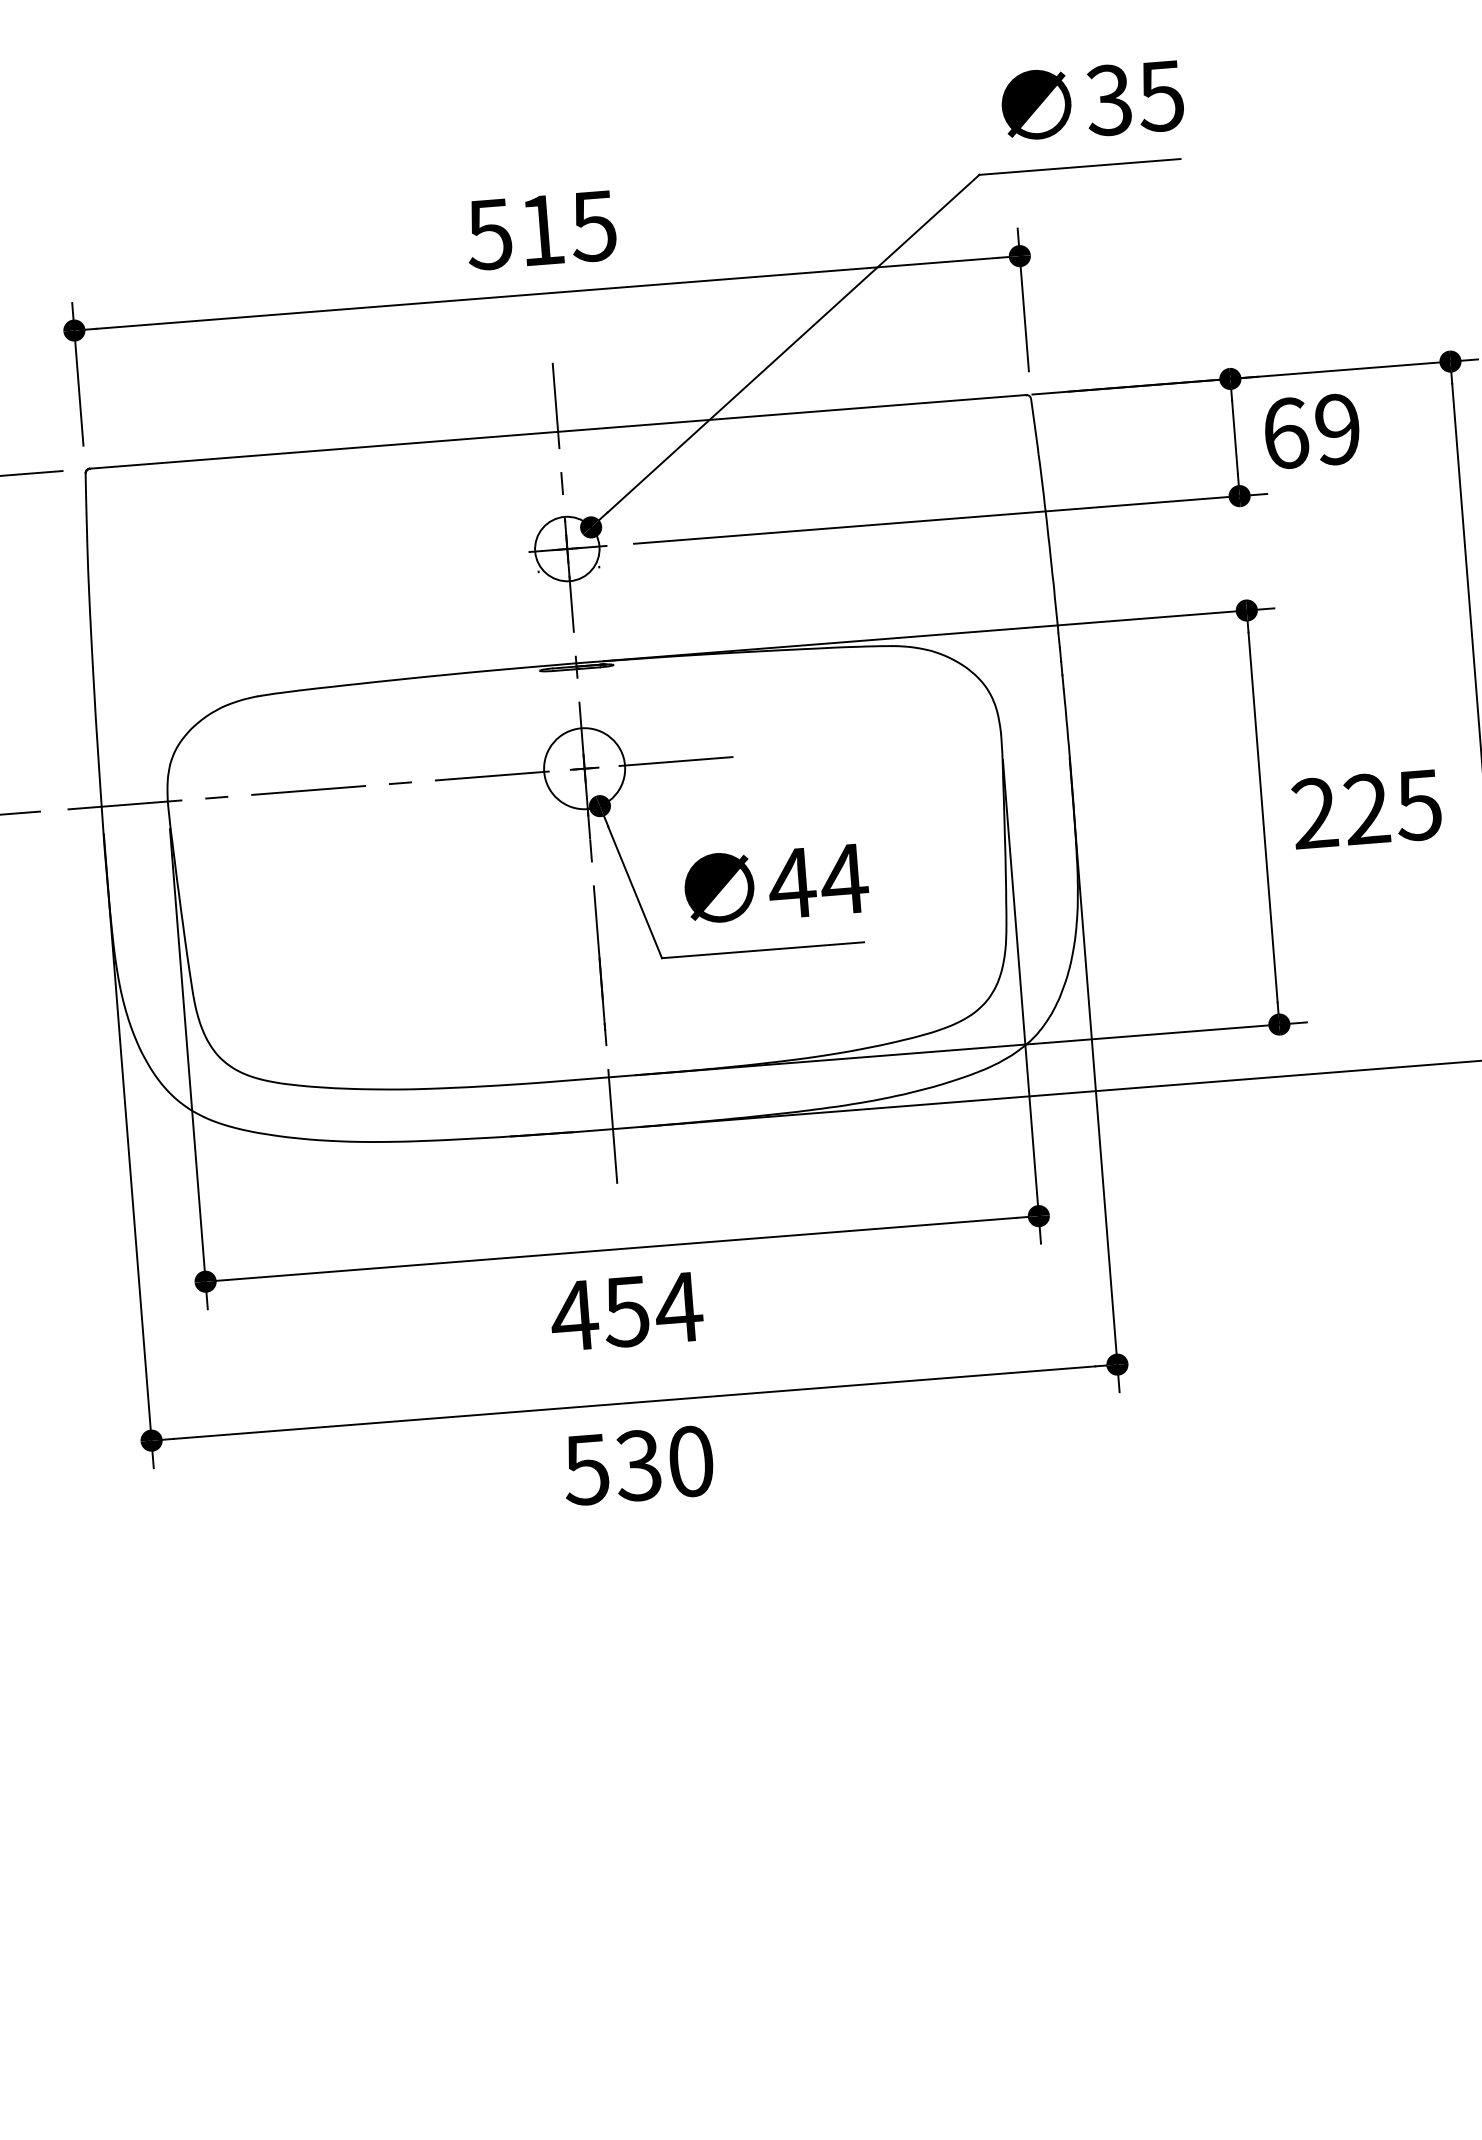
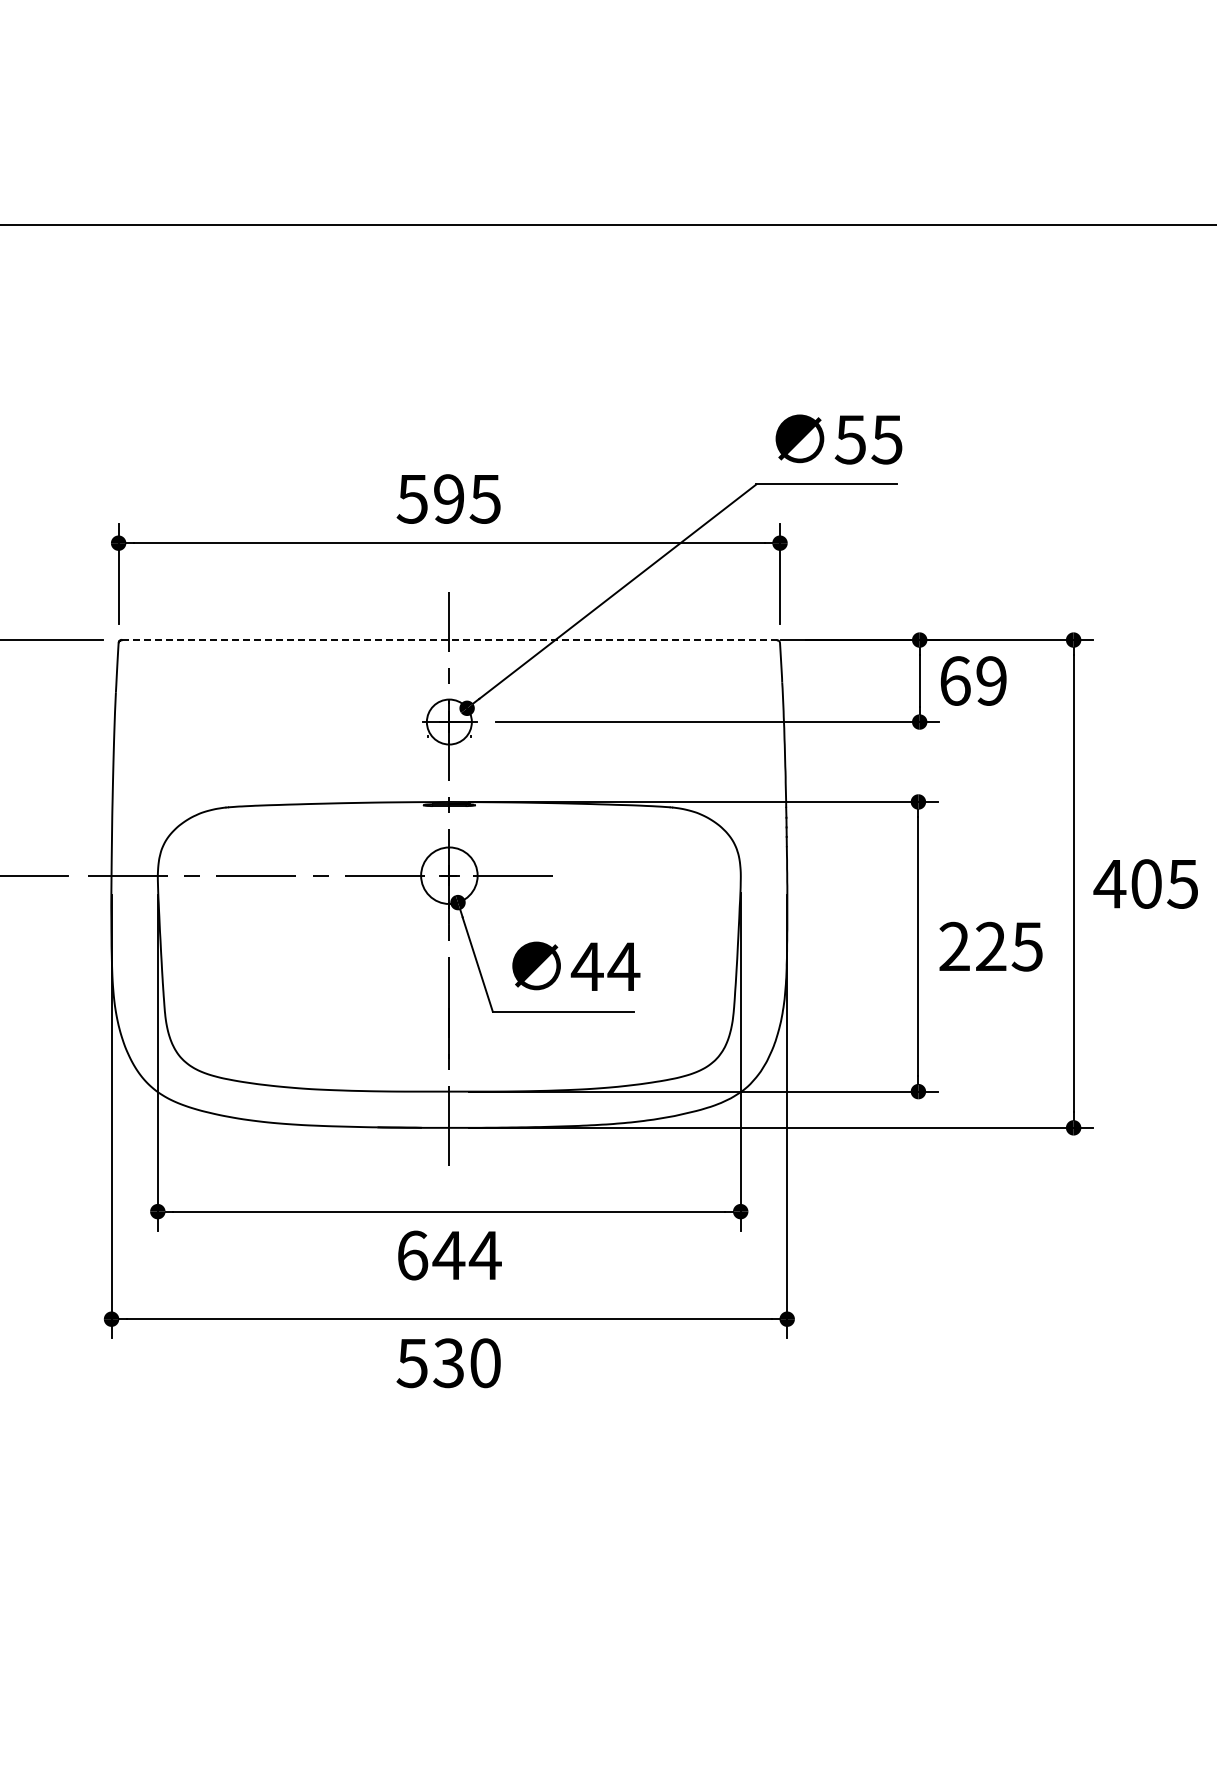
text: (1107, 100) -> (849, 439), 35 -> 55
text: (540, 229) -> (448, 498), 515 -> 595
line: (558, 432) -> (449, 640), solid -> dashed
text: (600, 1313) -> (430, 1255), 454 -> 644

